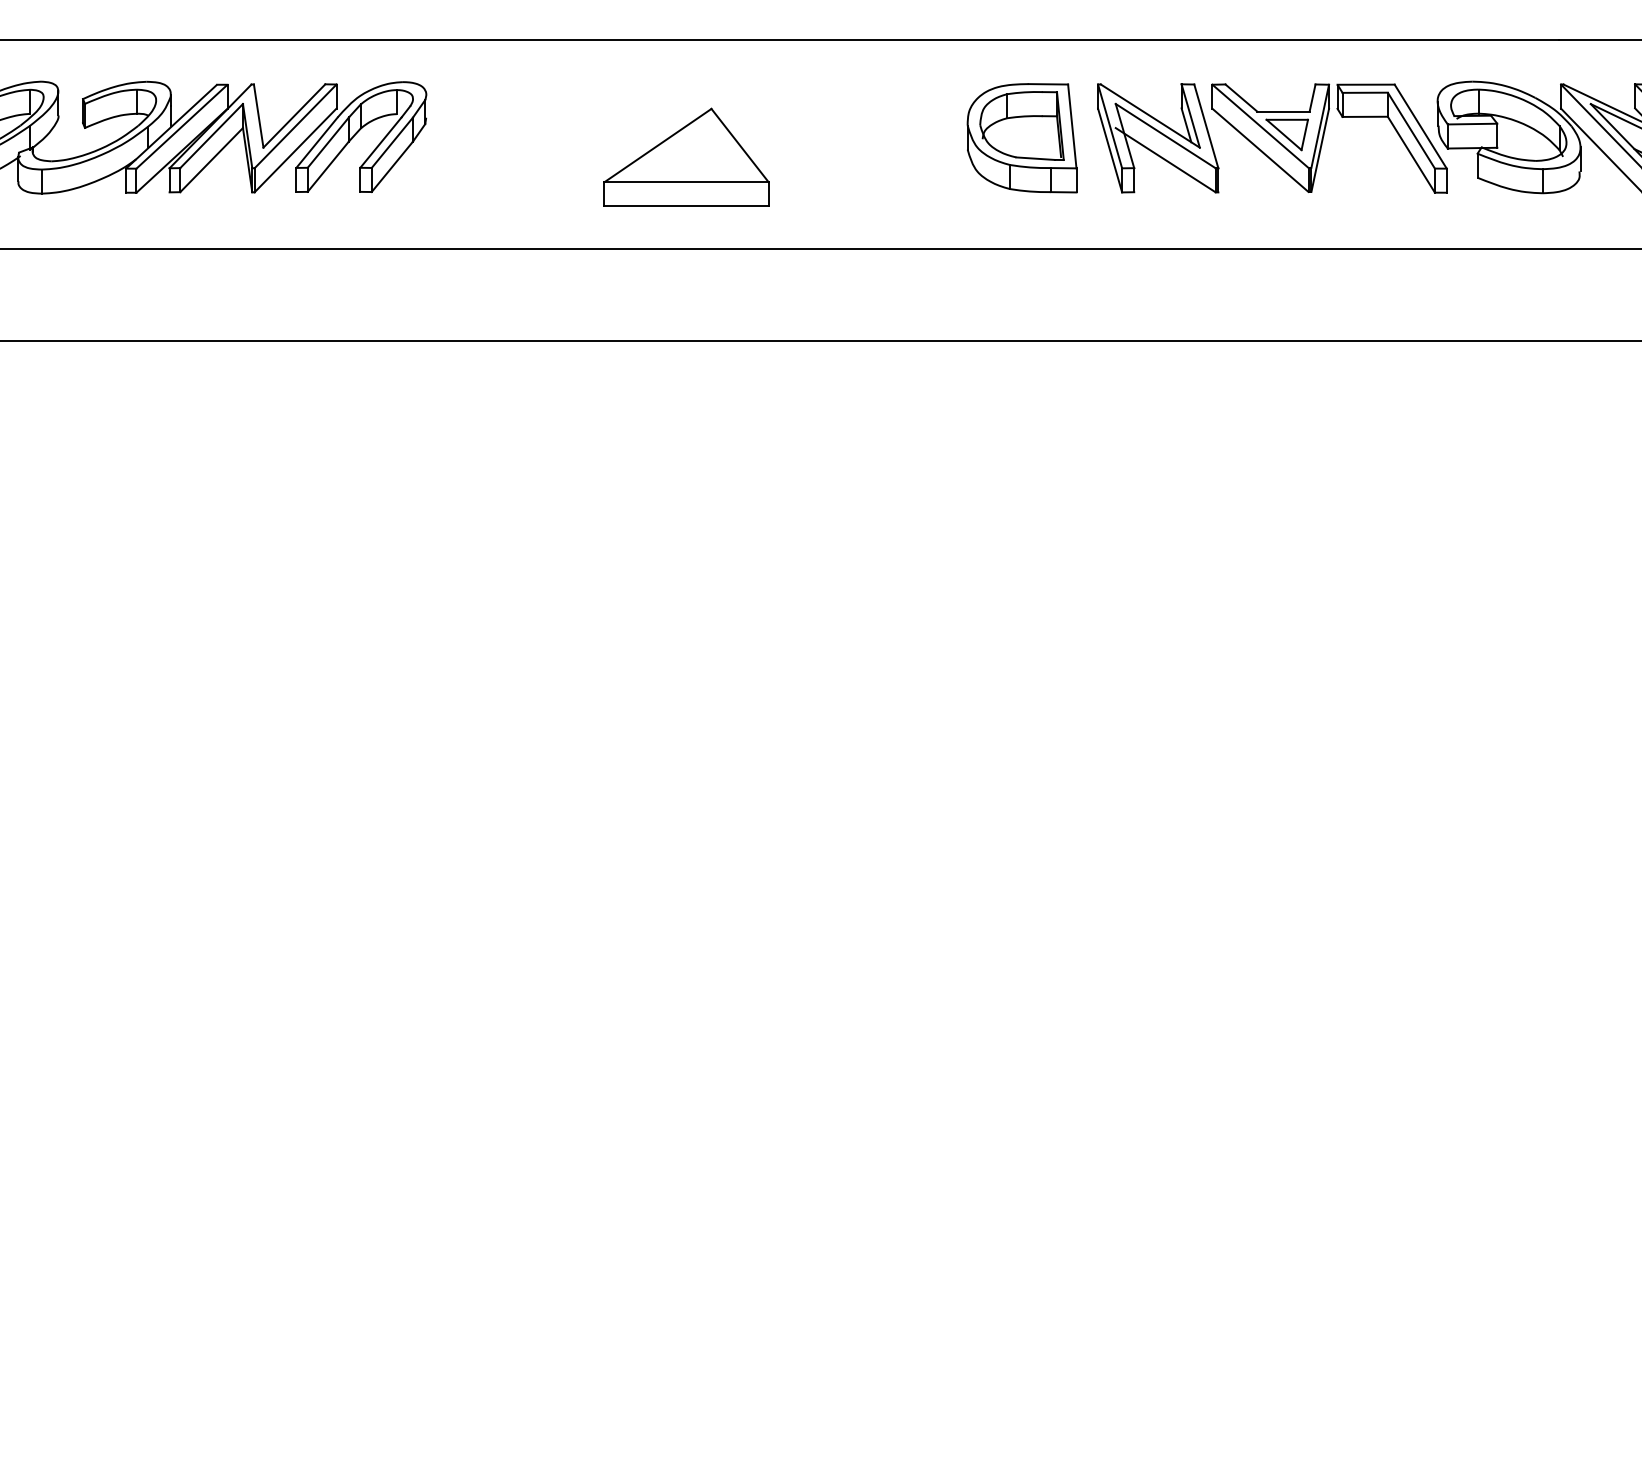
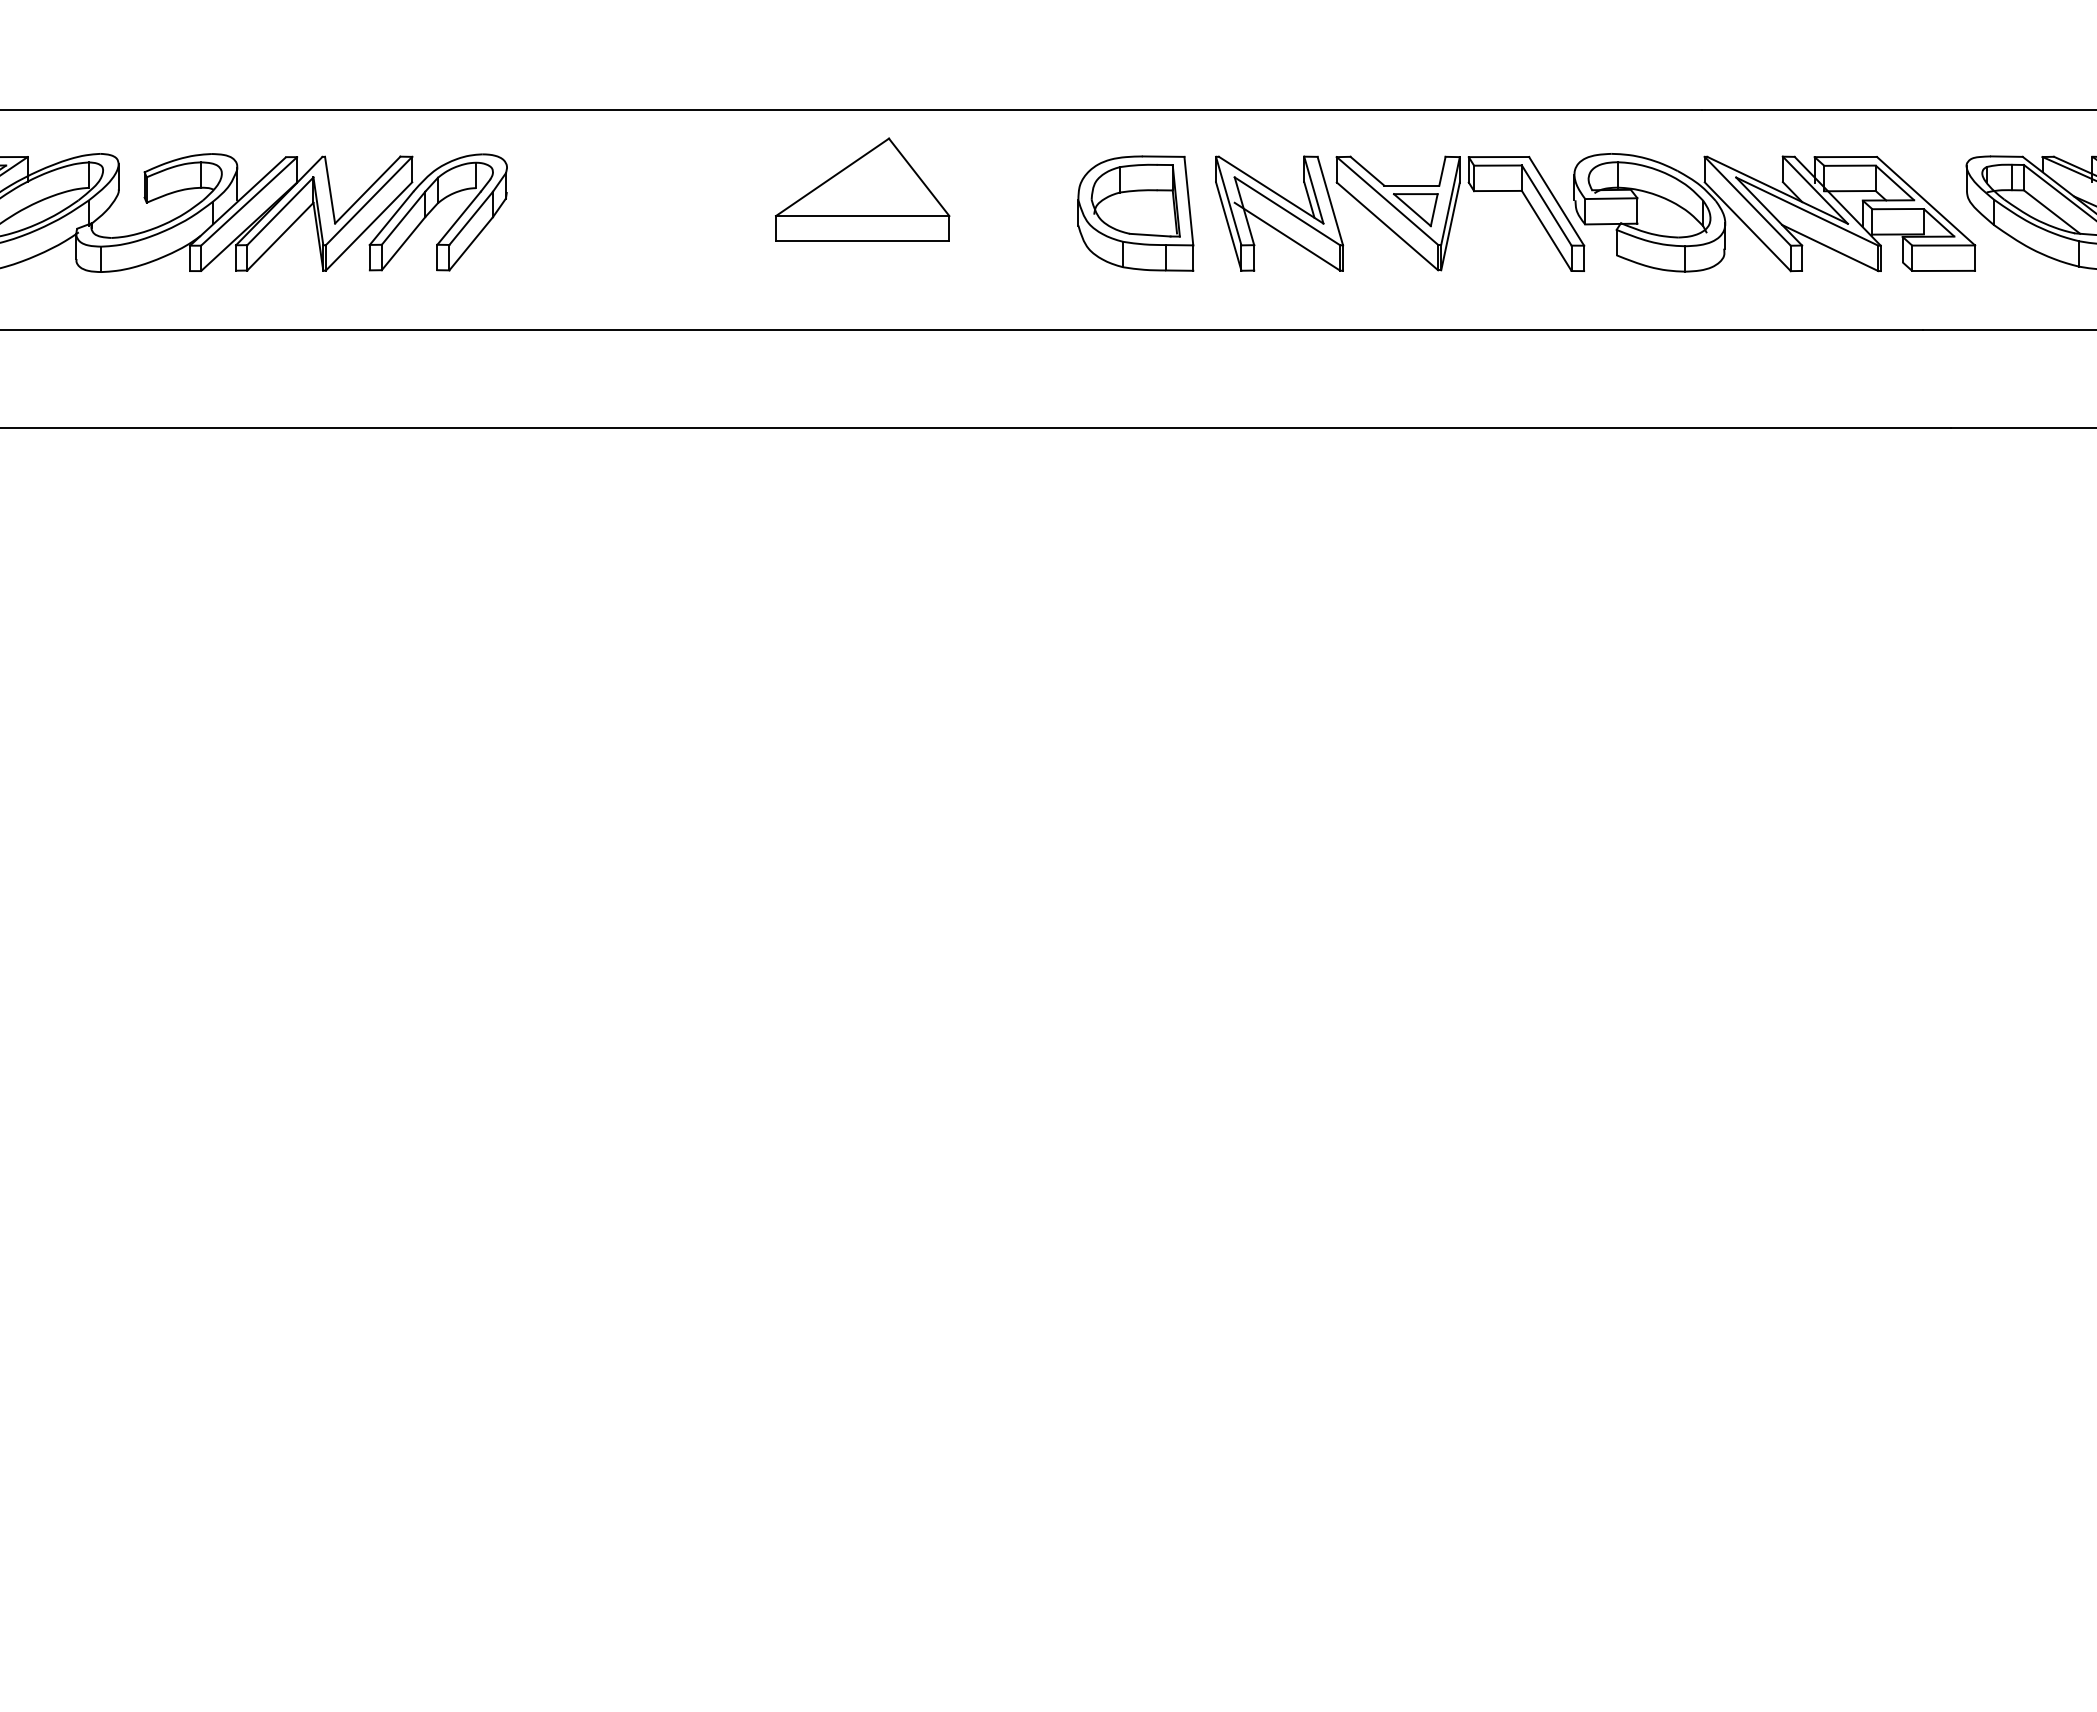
part: (686, 157) -> (862, 189), moved

